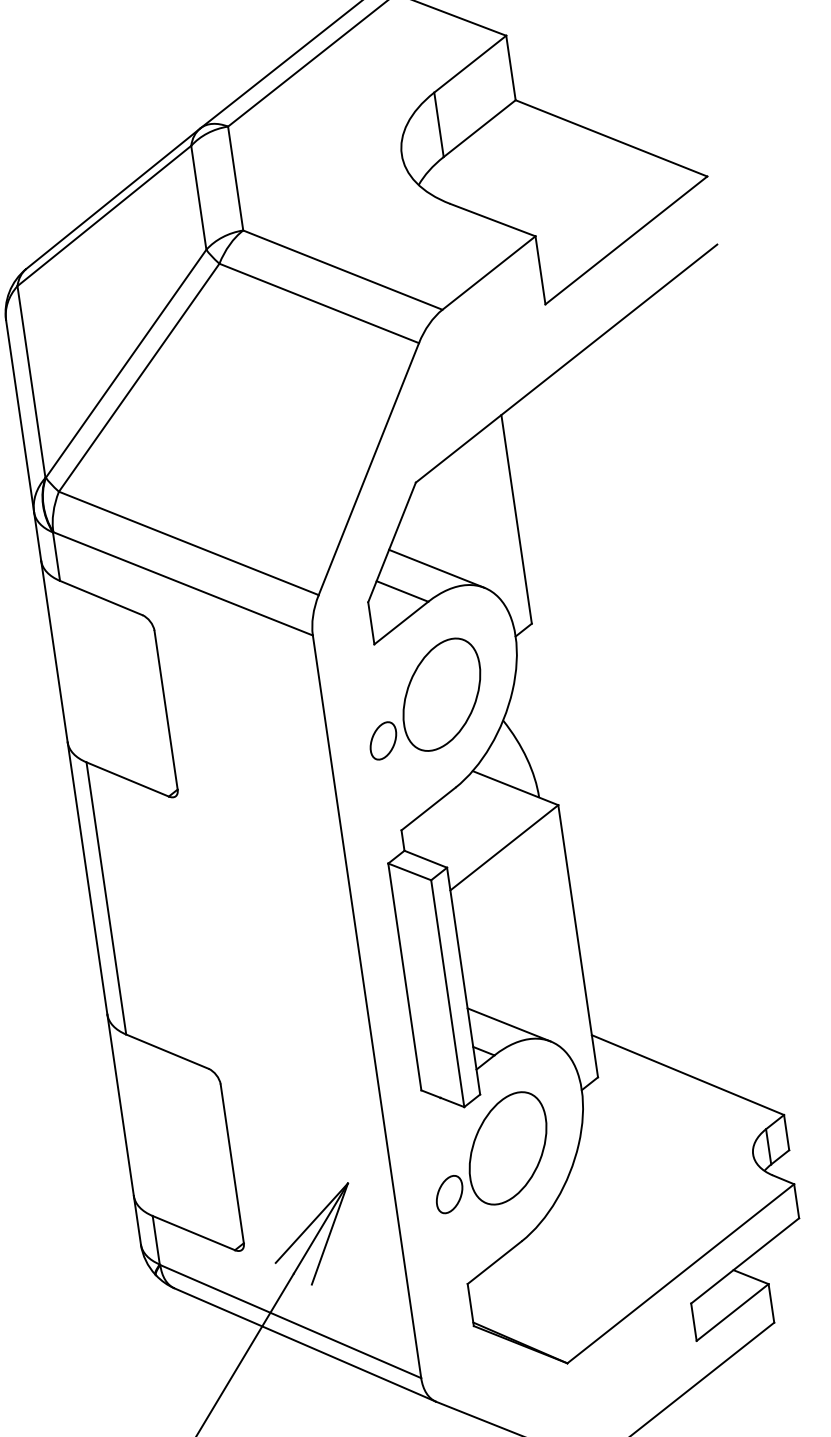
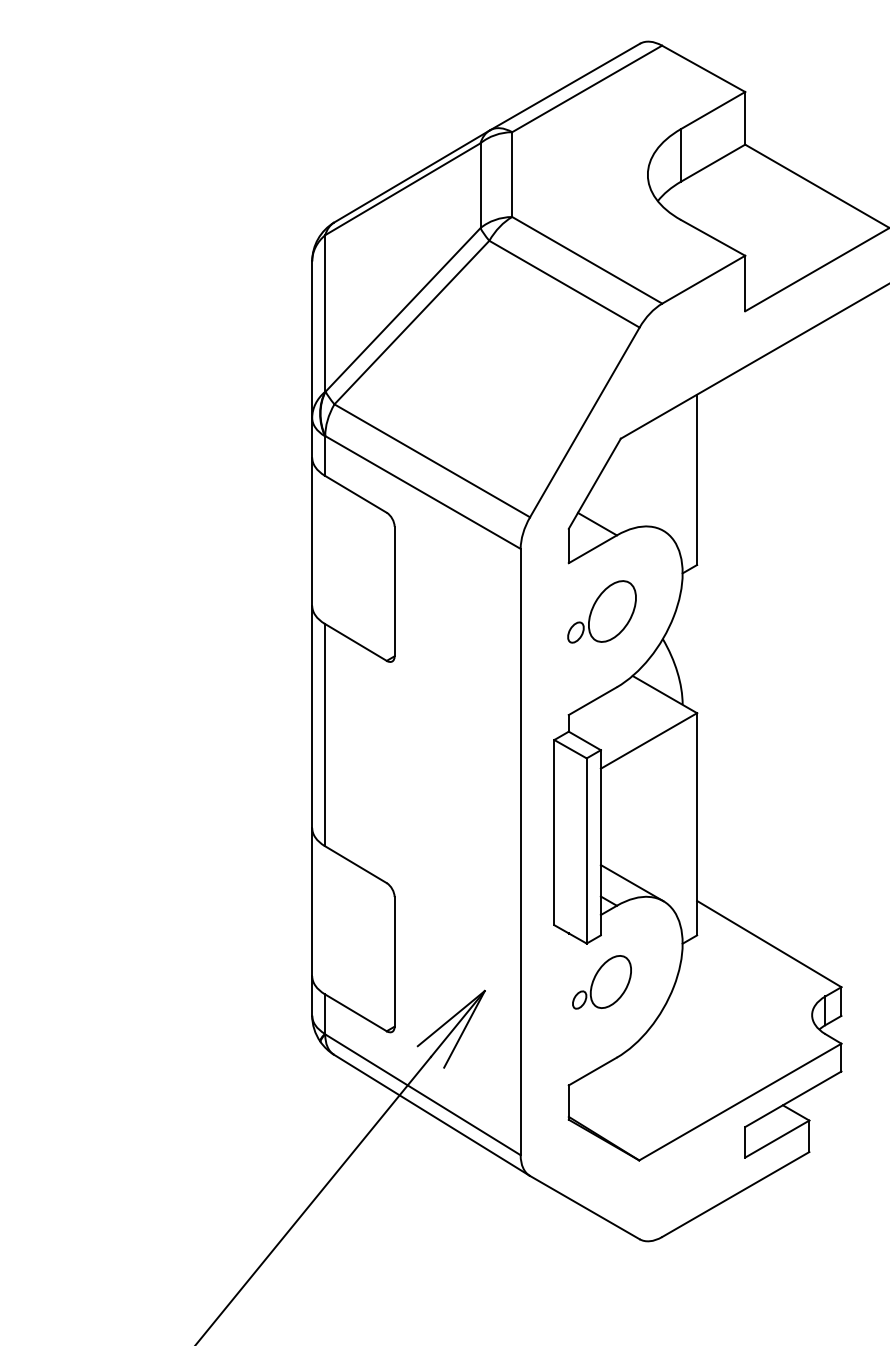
line: (436, 568) -> (627, 509), removed
part: (423, 697) -> (601, 611), size x0.7
part: (489, 1152) -> (601, 982), size x0.6

